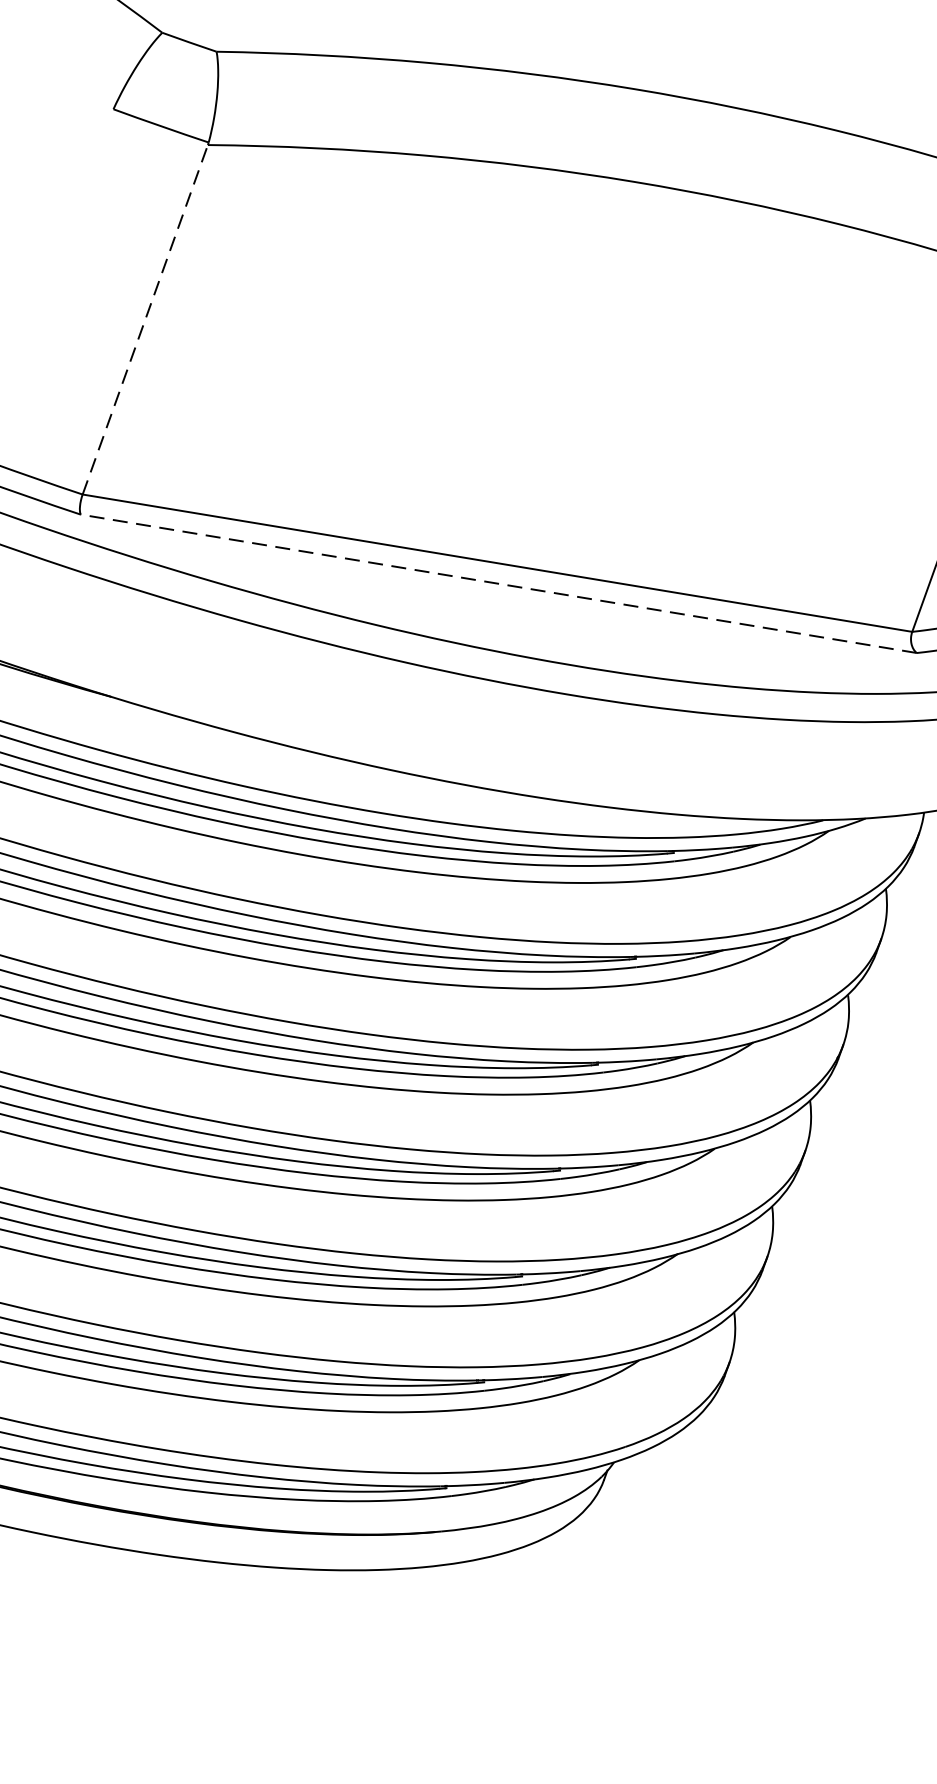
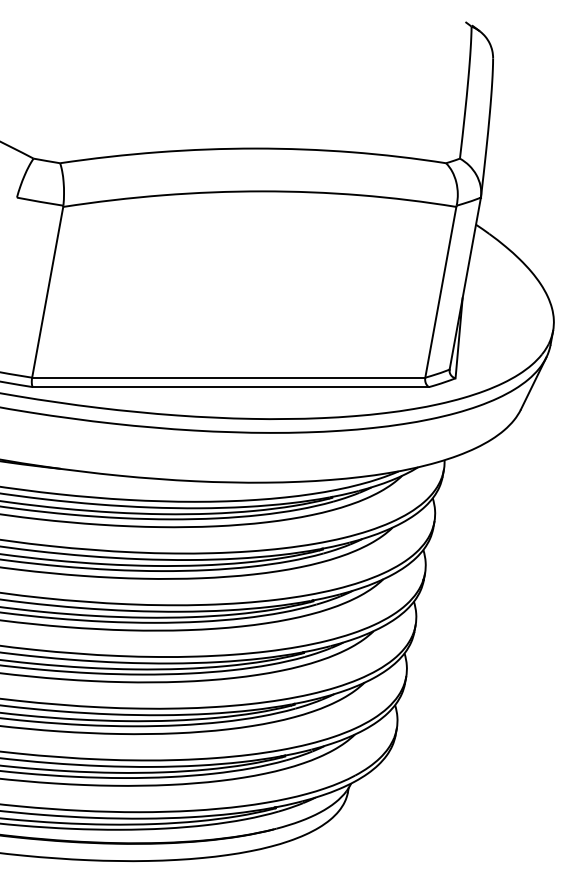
line: (144, 320) -> (47, 292), dashed -> solid
line: (497, 584) -> (230, 387), dashed -> solid

